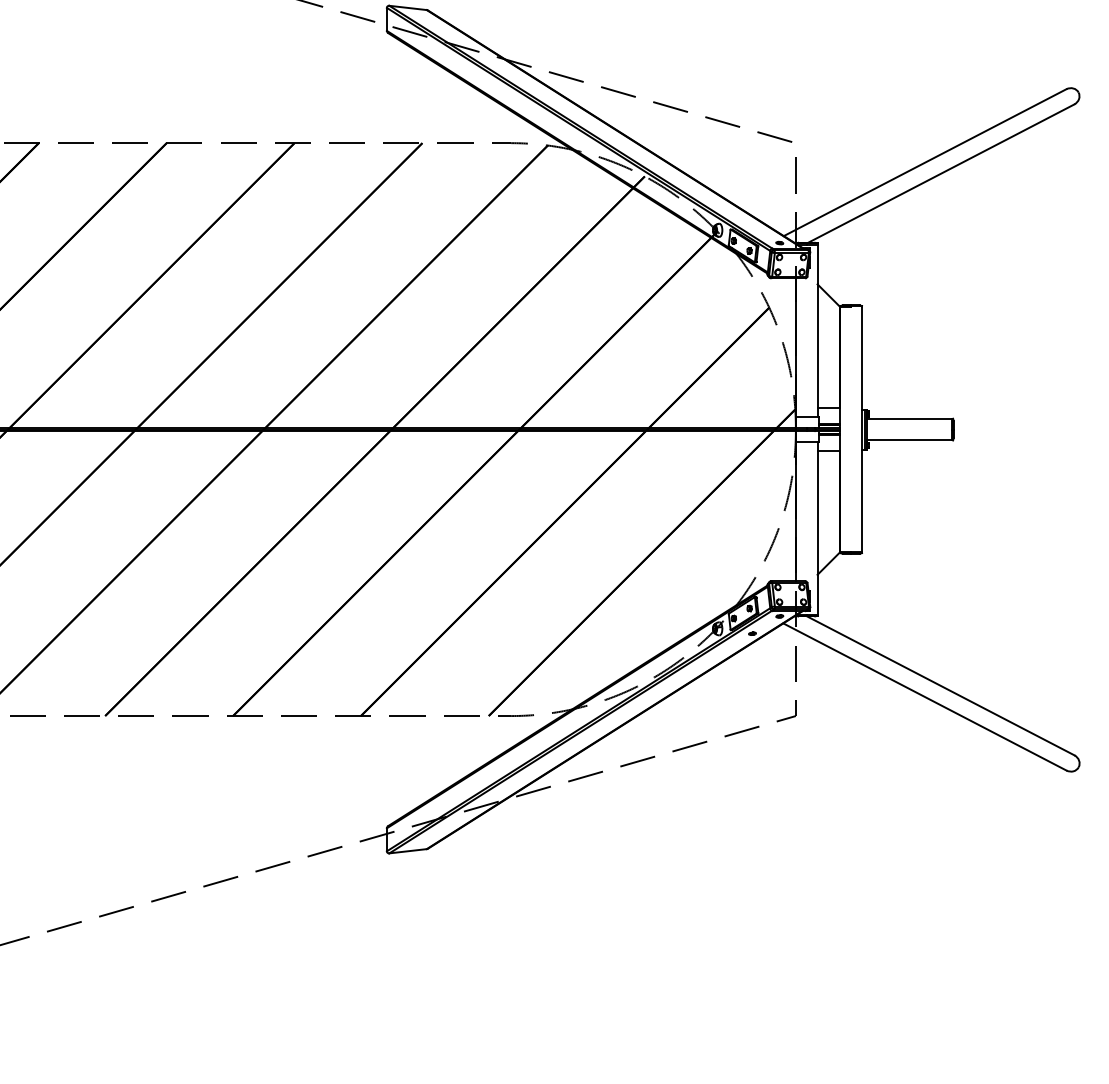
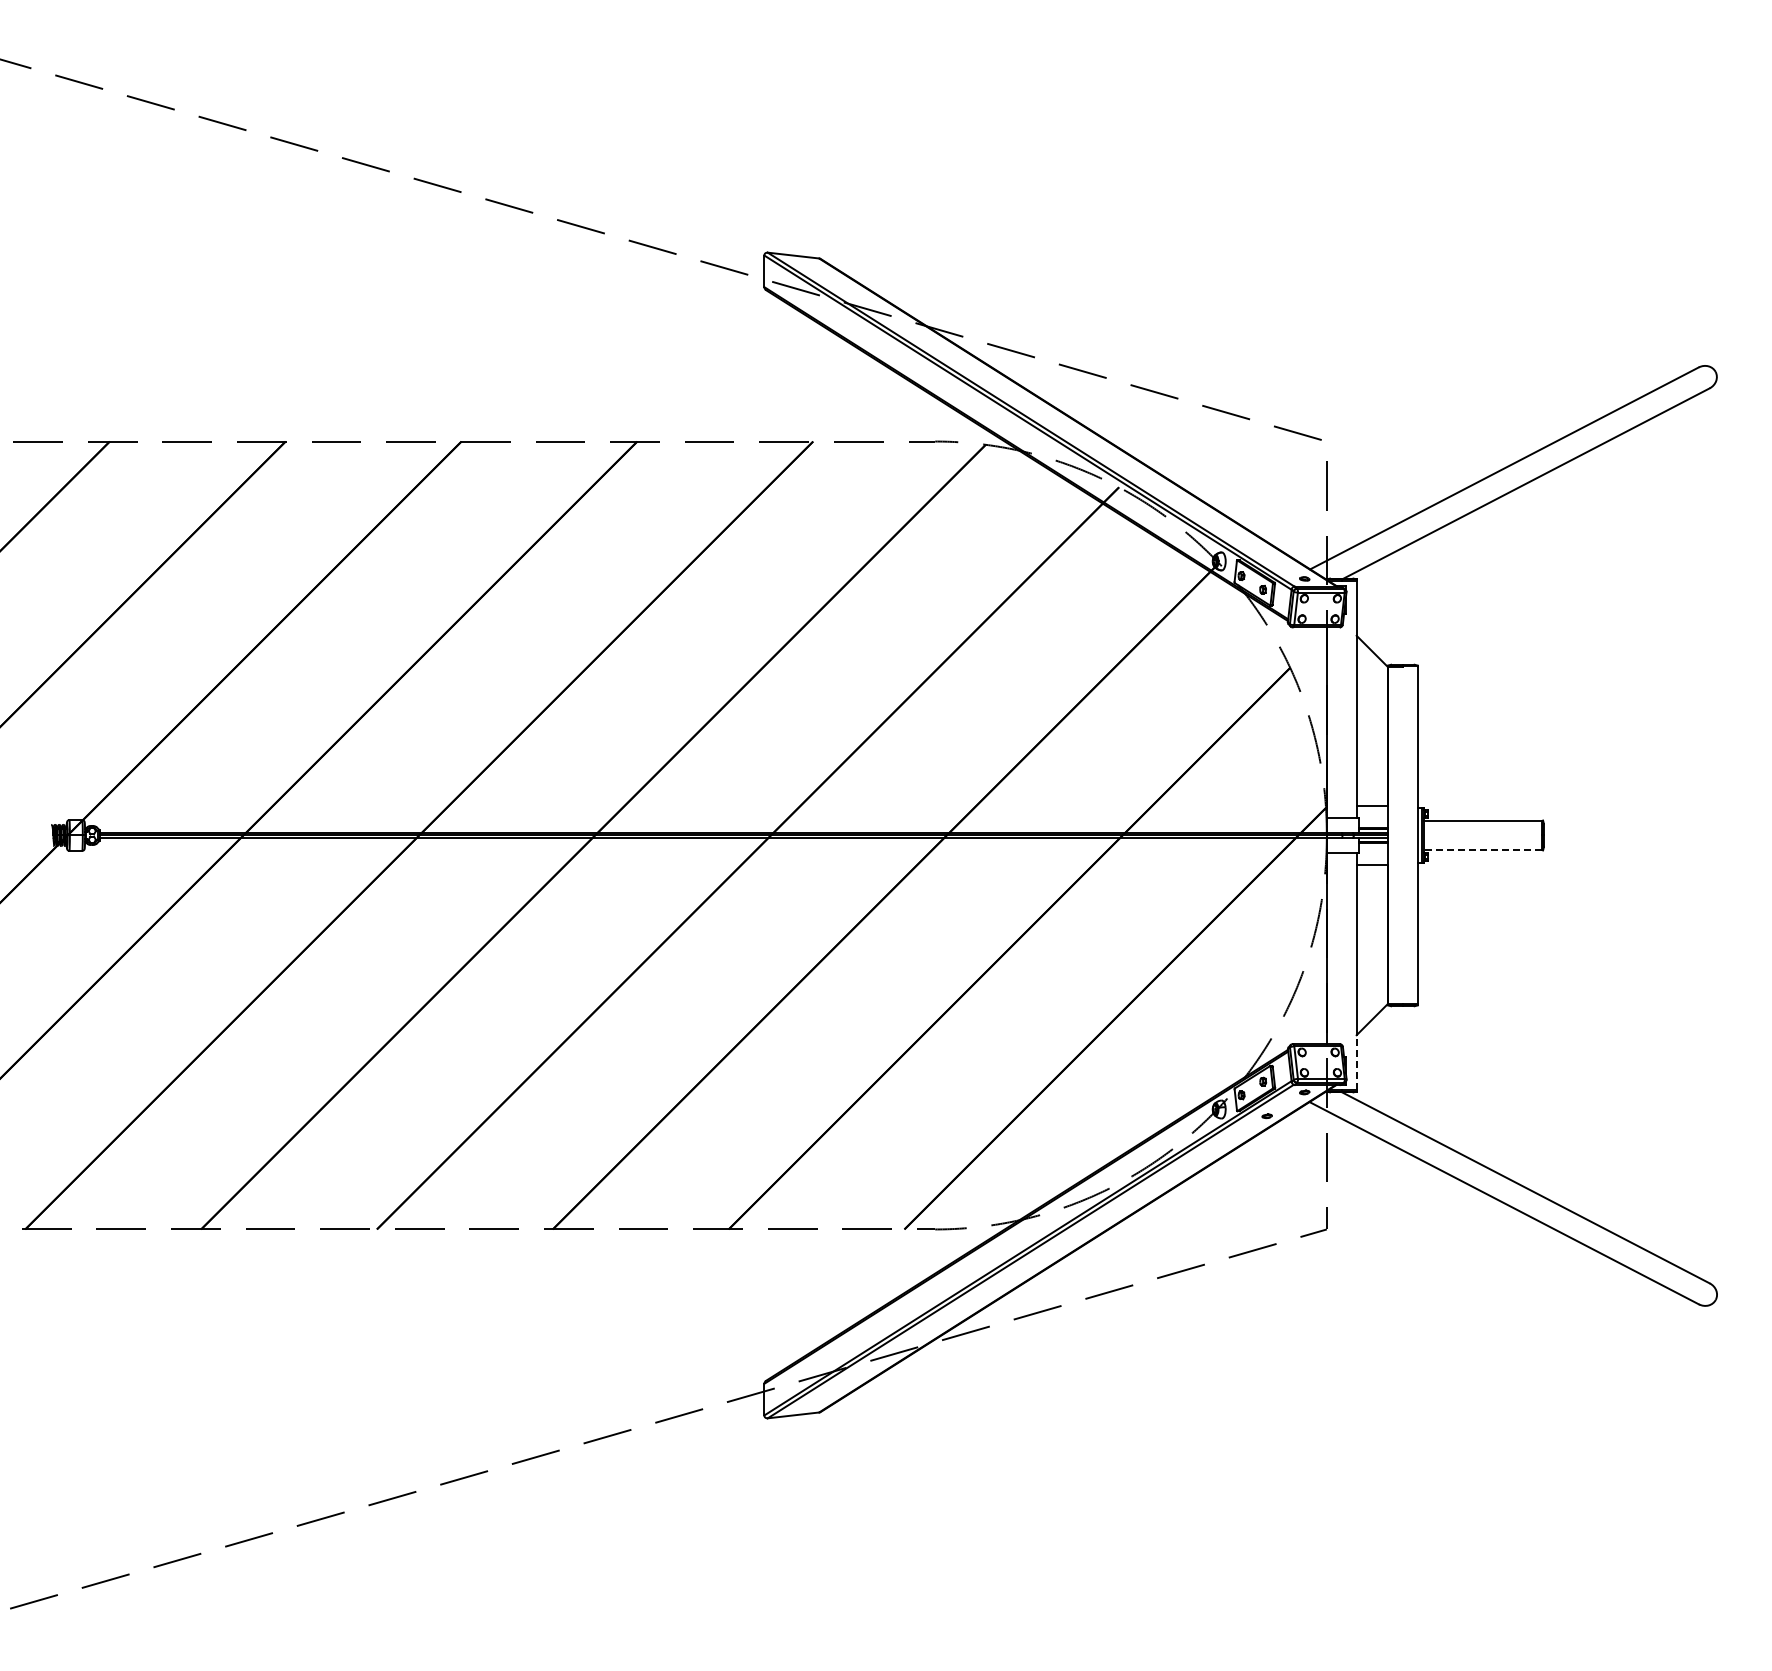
line: (909, 440) -> (1482, 850), solid -> dashed
line: (817, 594) -> (1356, 1062), solid -> dashed

